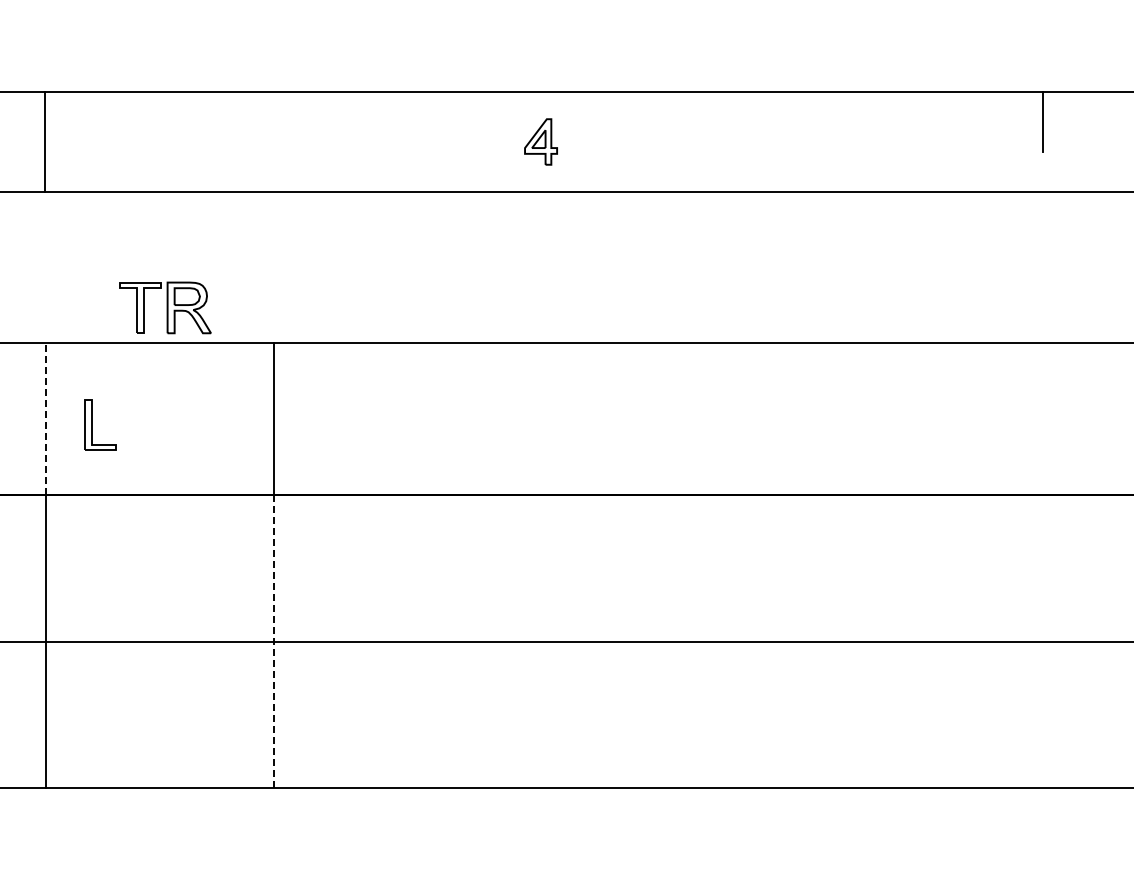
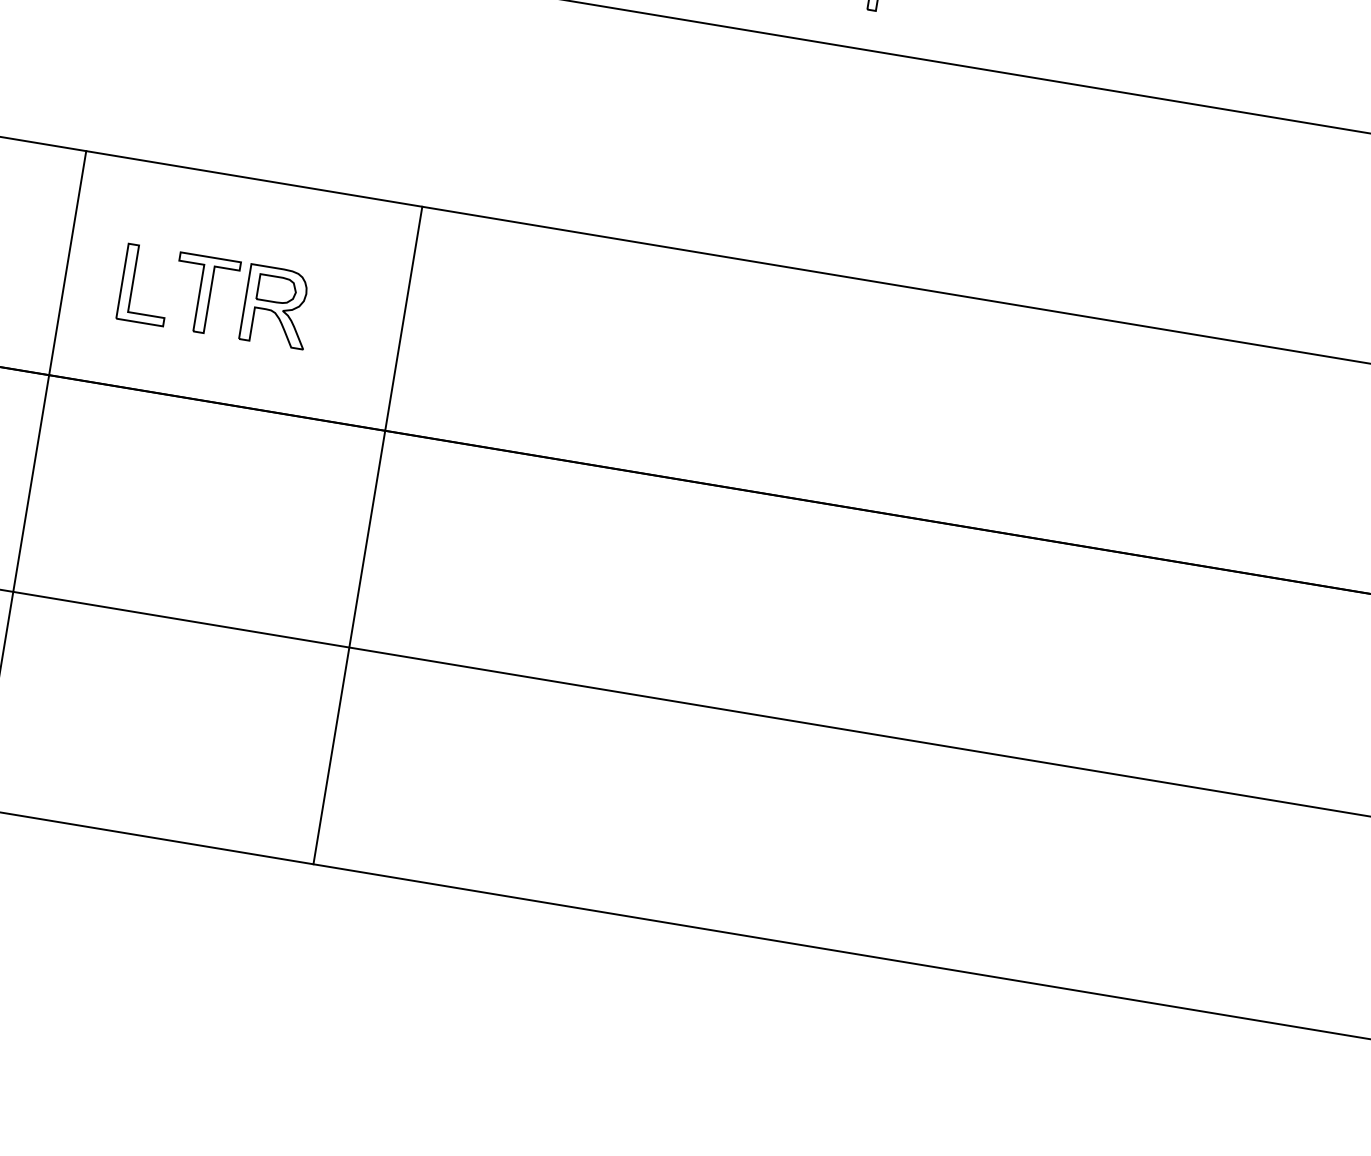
part: (165, 307) -> (242, 300), moved
line: (46, 419) -> (67, 263), dashed -> solid
line: (273, 641) -> (348, 647), dashed -> solid

